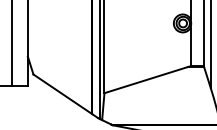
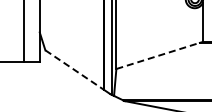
line: (146, 80) -> (158, 56), solid -> dashed
line: (63, 94) -> (75, 70), solid -> dashed

